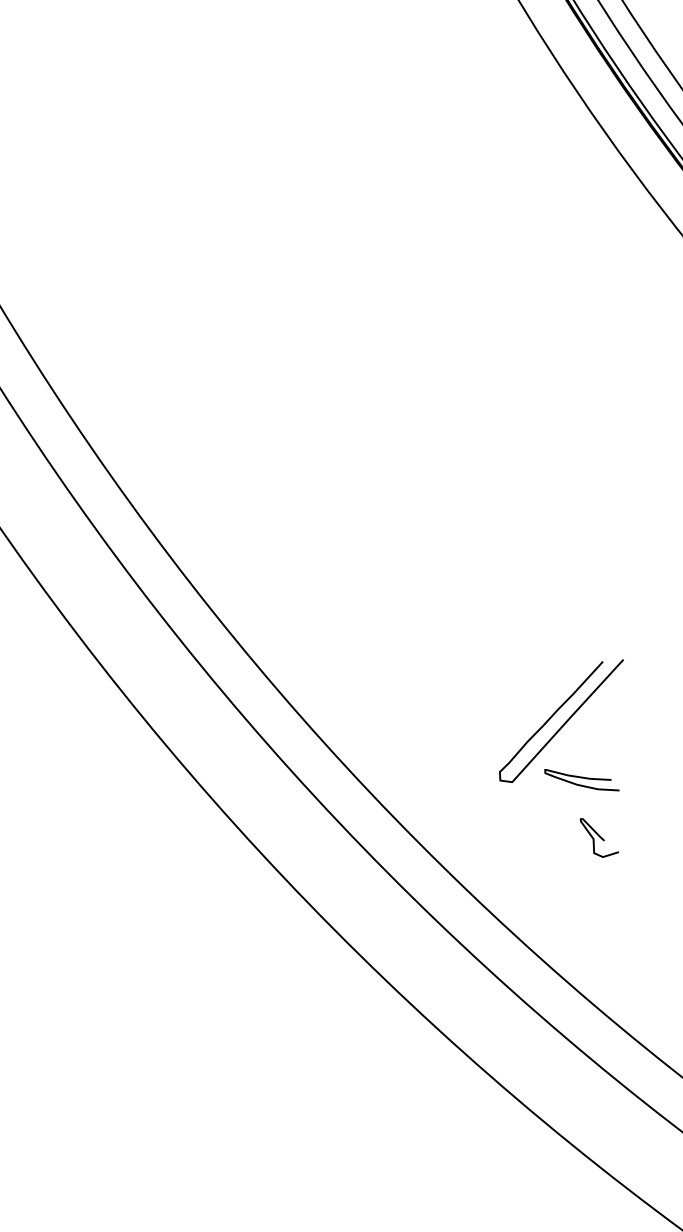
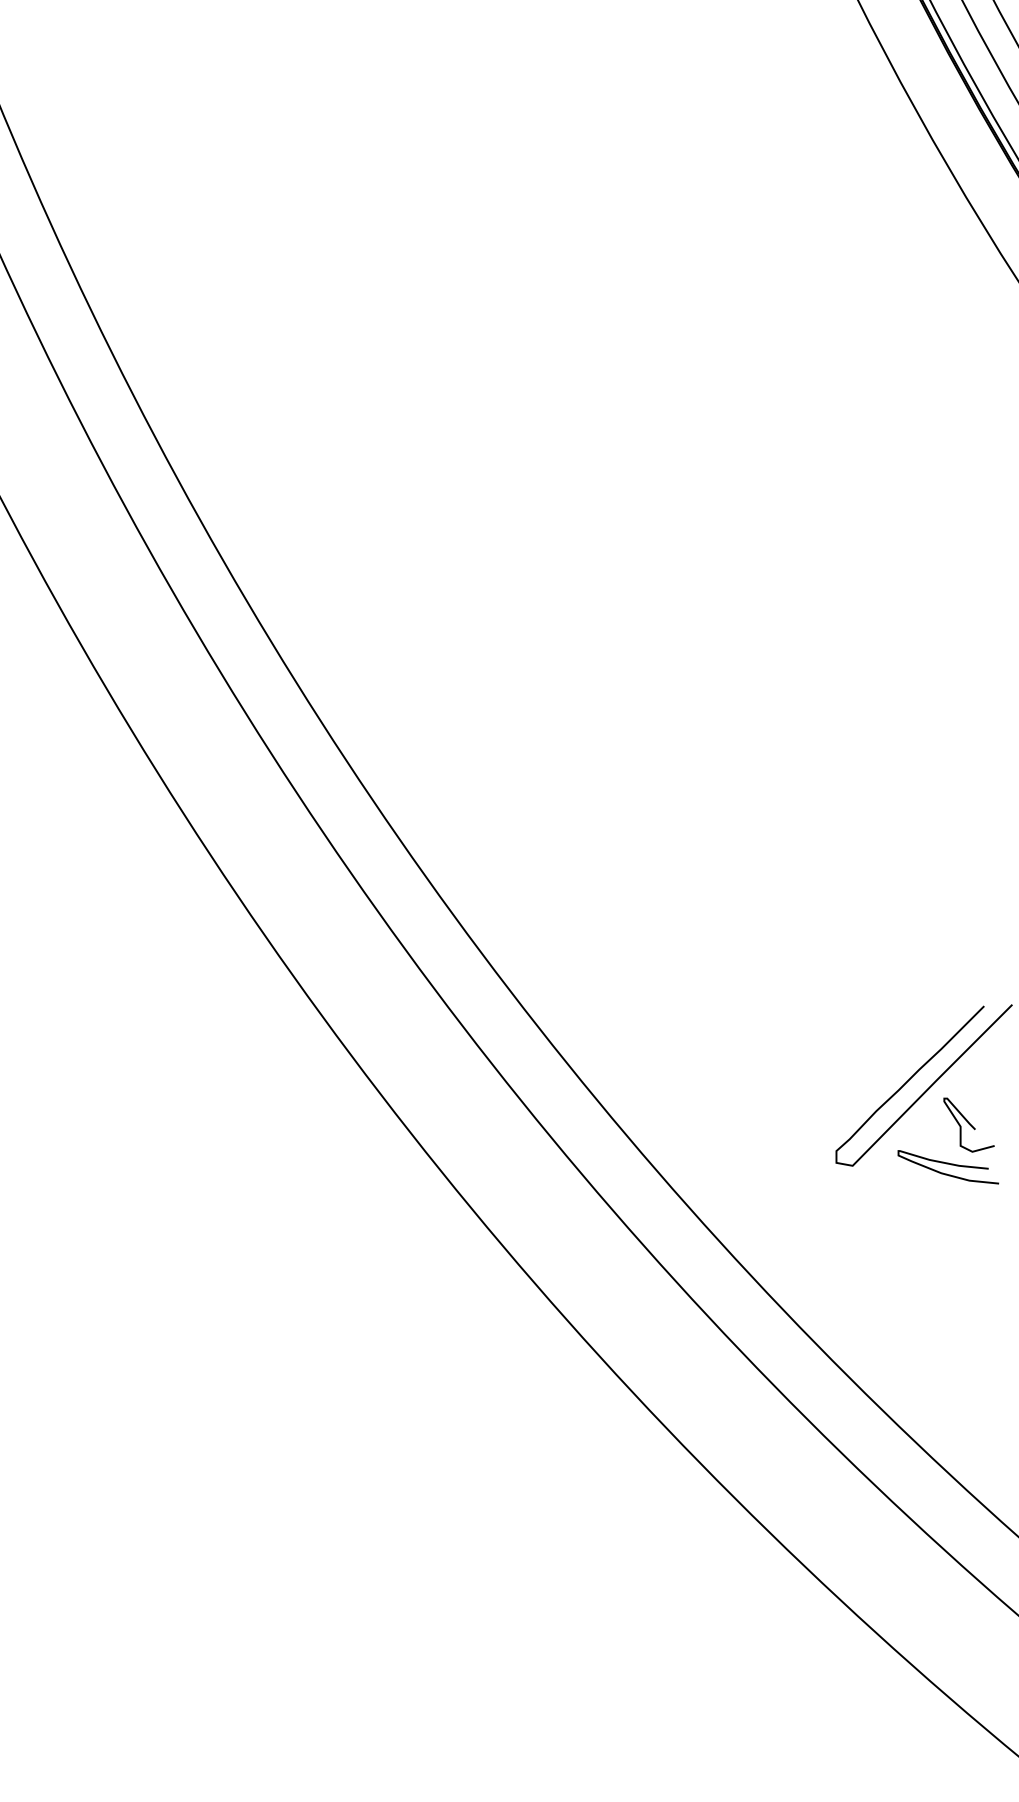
curve: (599, 837) -> (968, 1124), moved

